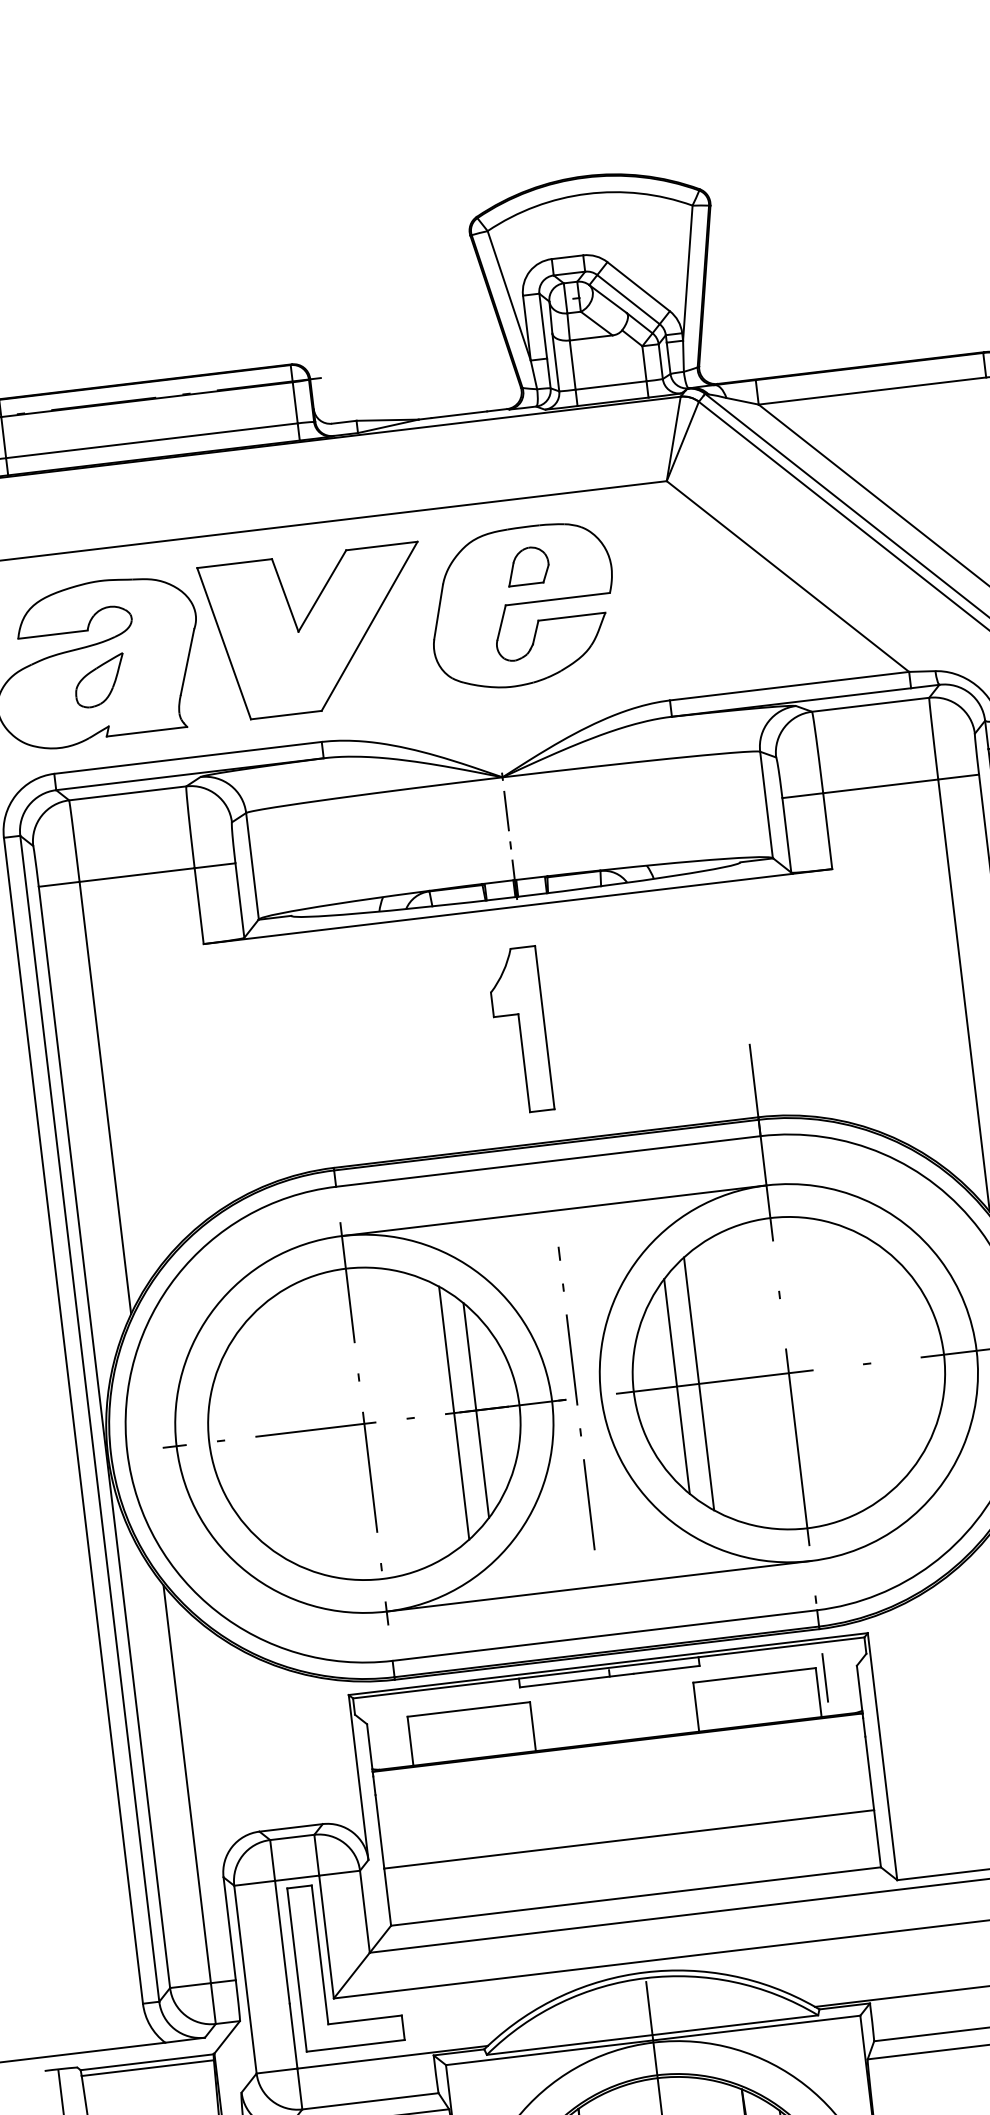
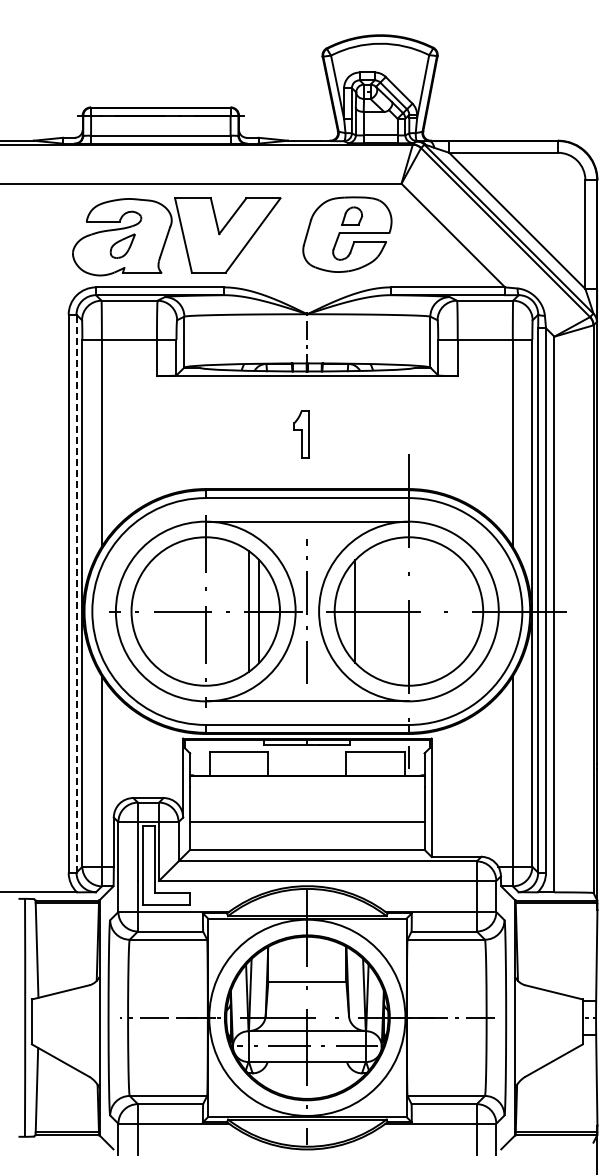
part: (522, 605) -> (347, 234), moved
part: (520, 1030) -> (301, 434), size x0.6
line: (698, 1383) -> (365, 611), removed
line: (89, 1418) -> (76, 593), solid -> dashed

